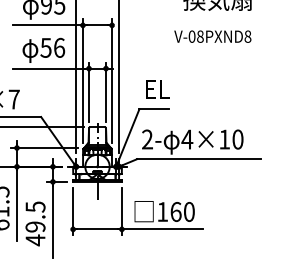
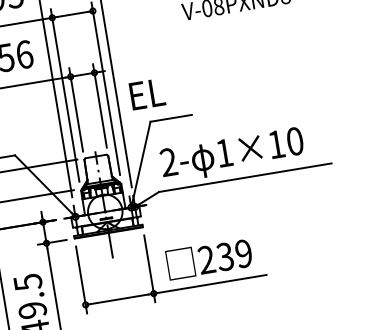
text: (157, 89) -> (147, 94), moved
text: (187, 139) -> (224, 152), 4×10 -> 1×10
text: (175, 211) -> (224, 256), 160 -> 239

